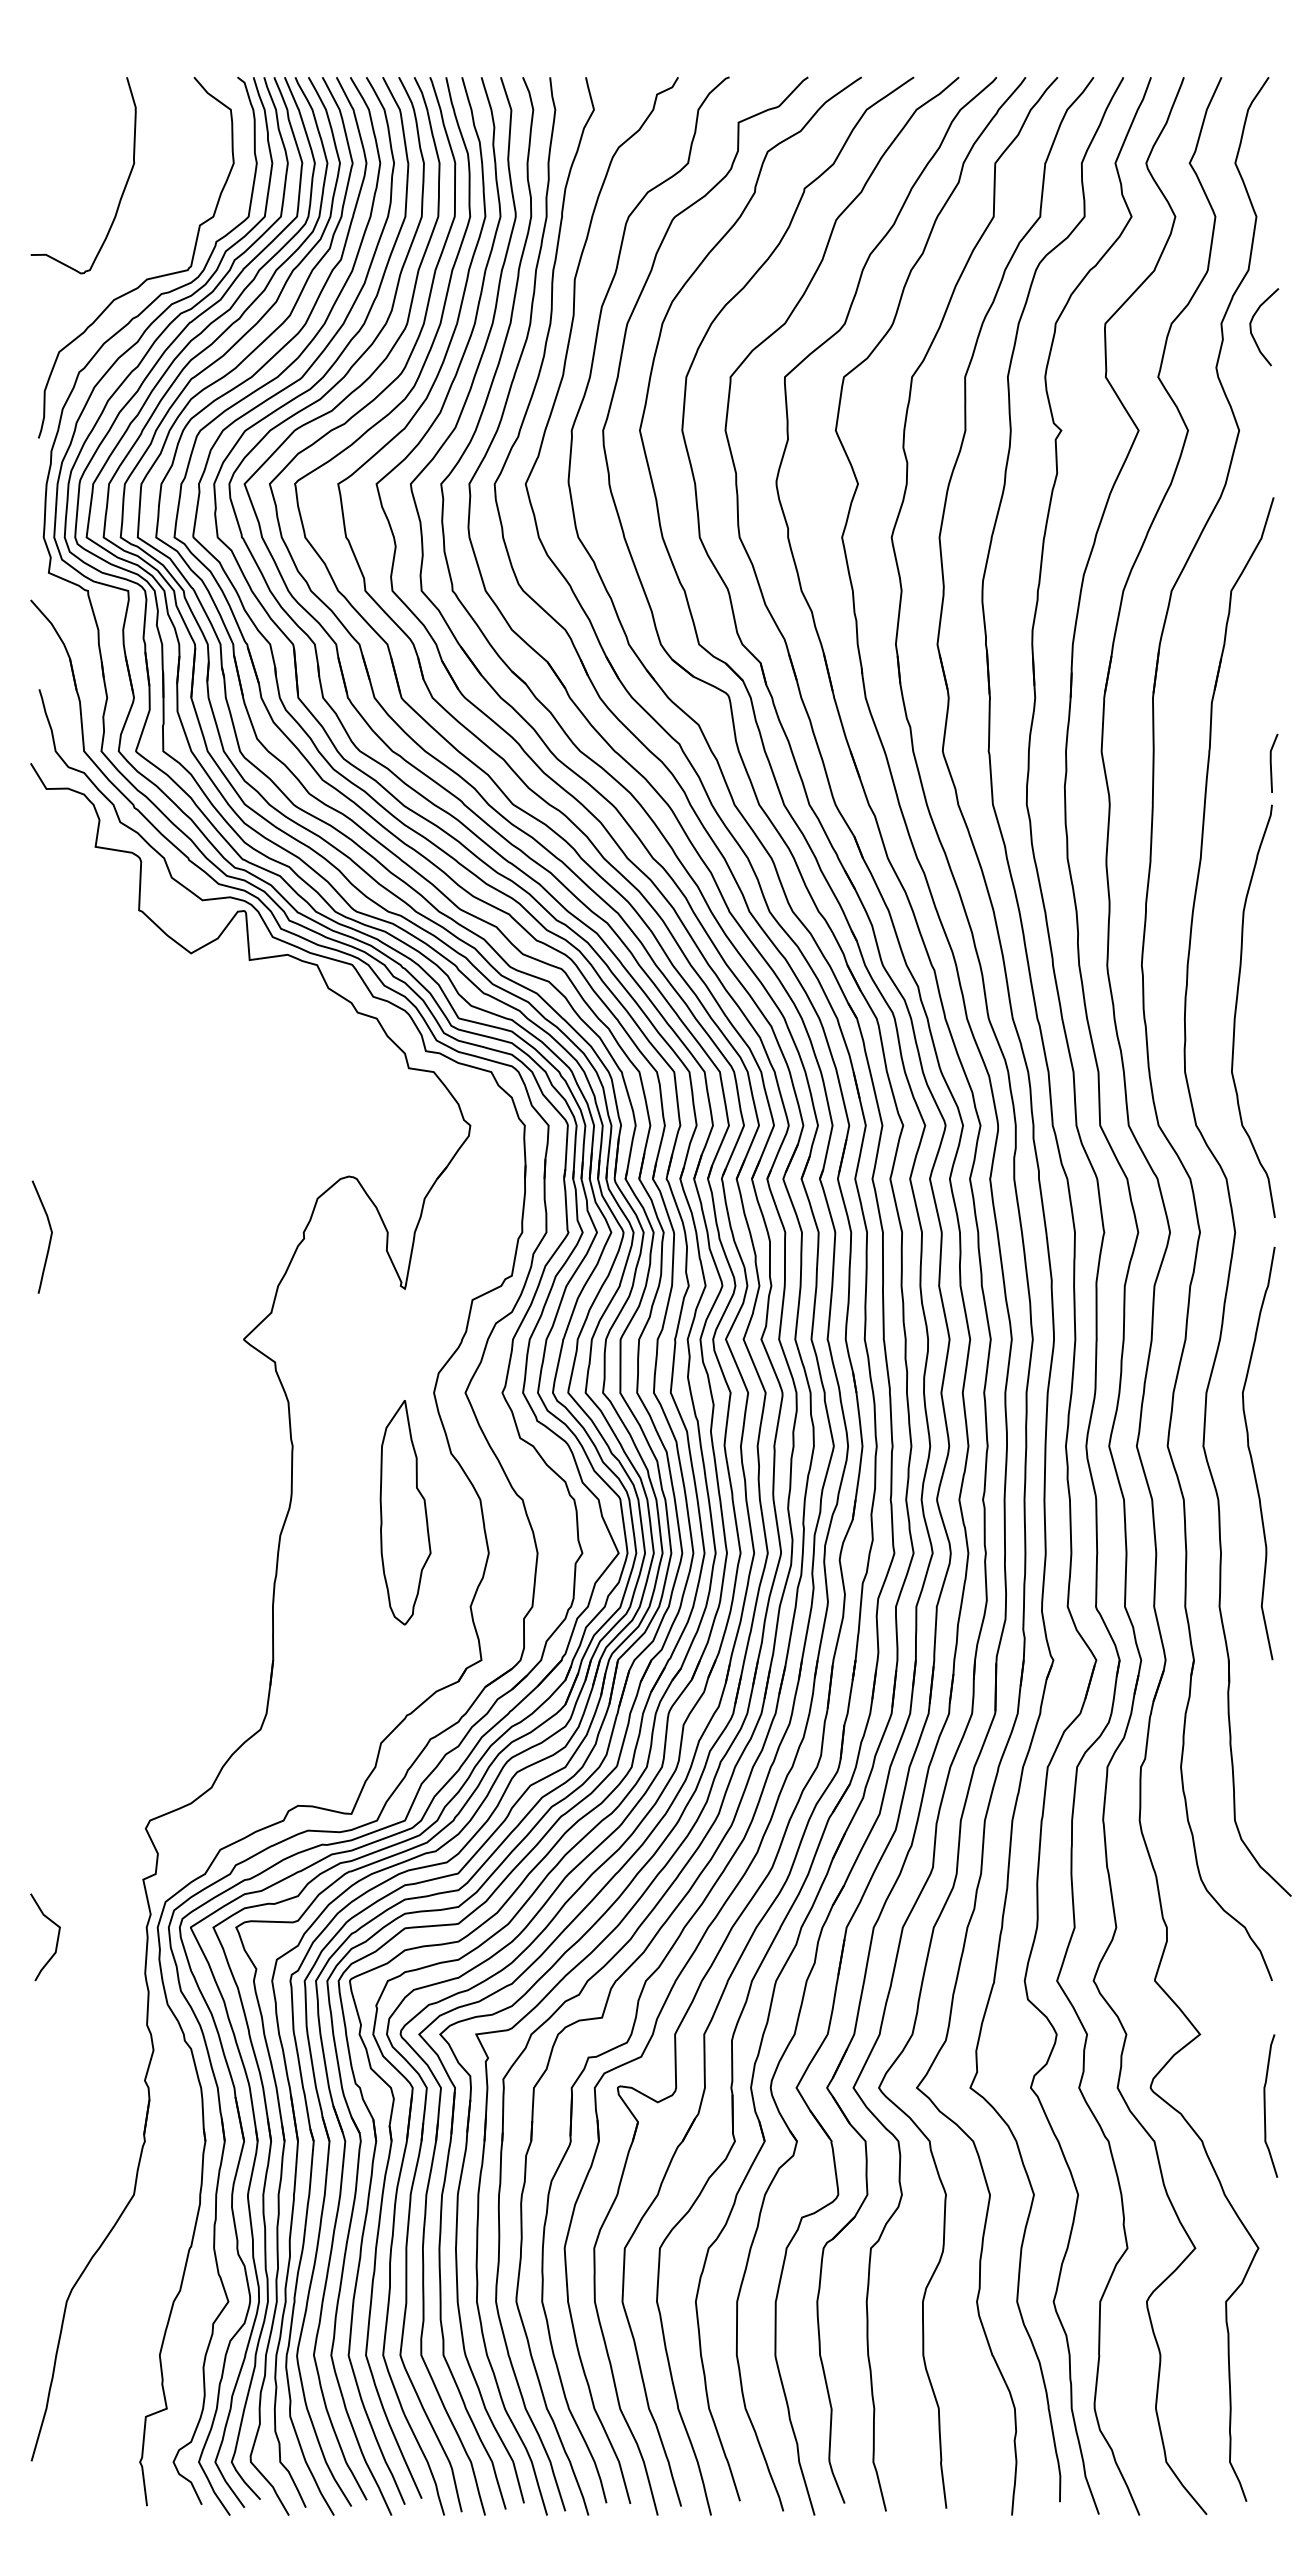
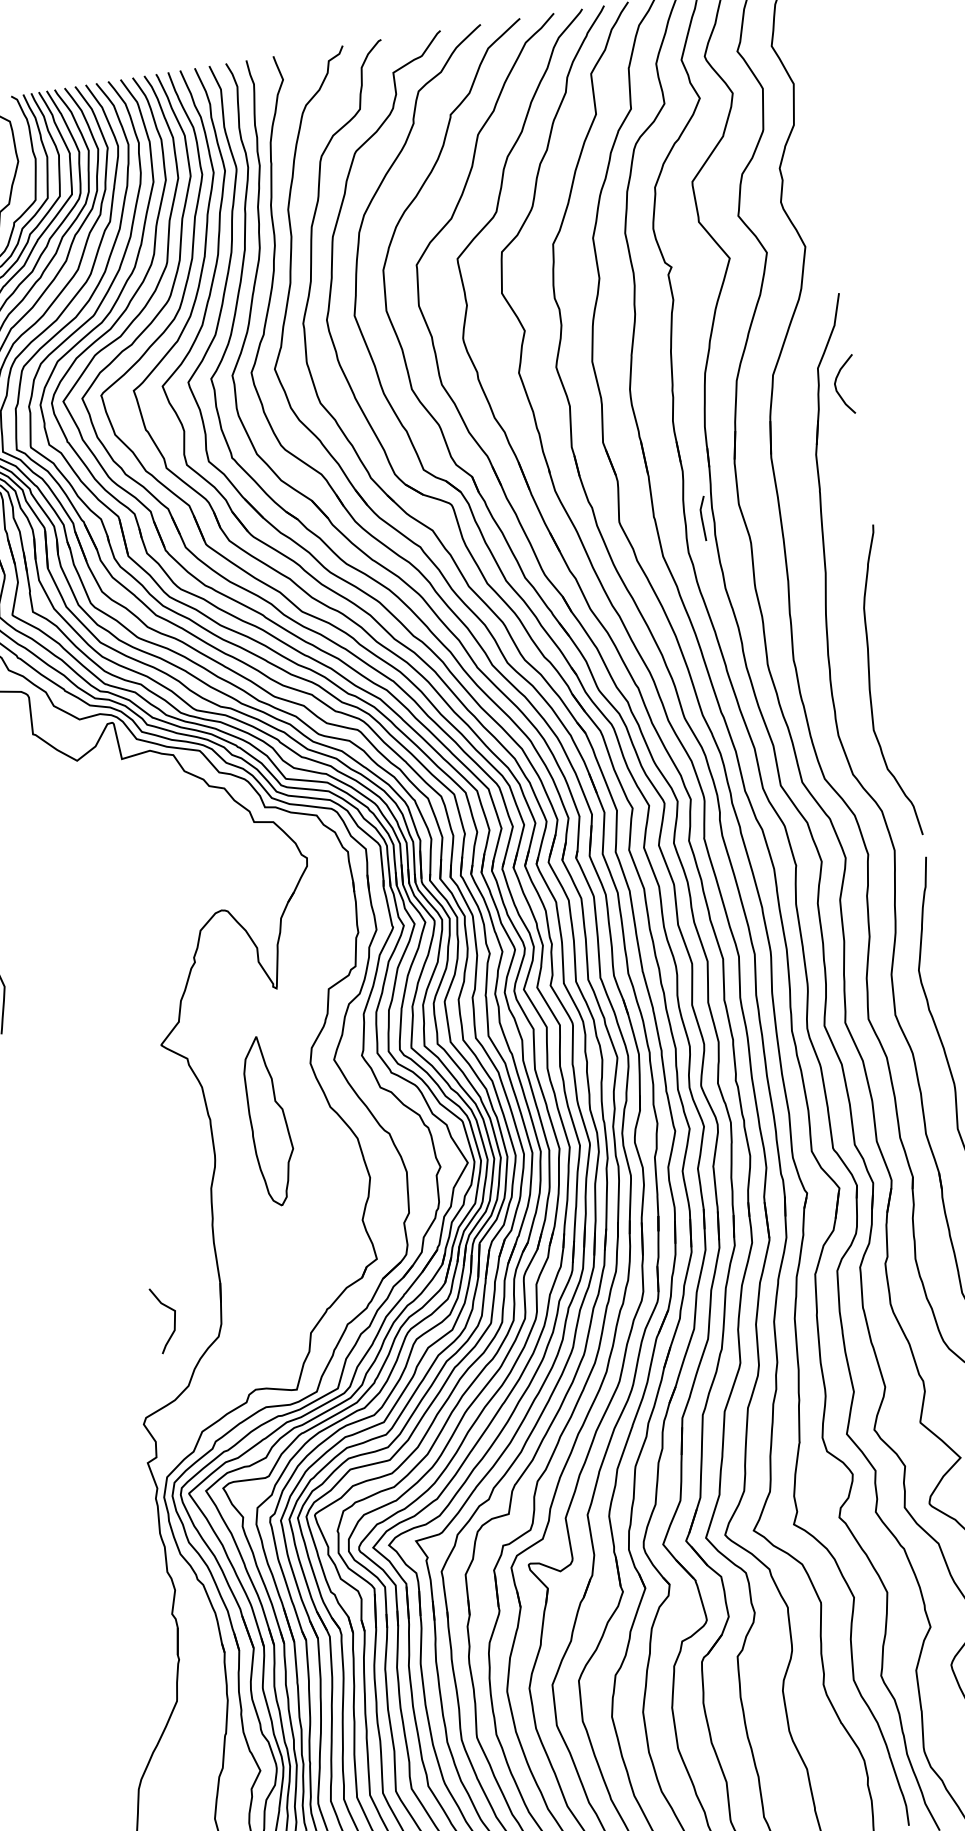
curve: (1251, 327) -> (836, 386), moved
line: (1271, 762) -> (702, 518), moved
part: (405, 1512) -> (269, 1120), moved
curve: (56, 1940) -> (173, 1321), moved

